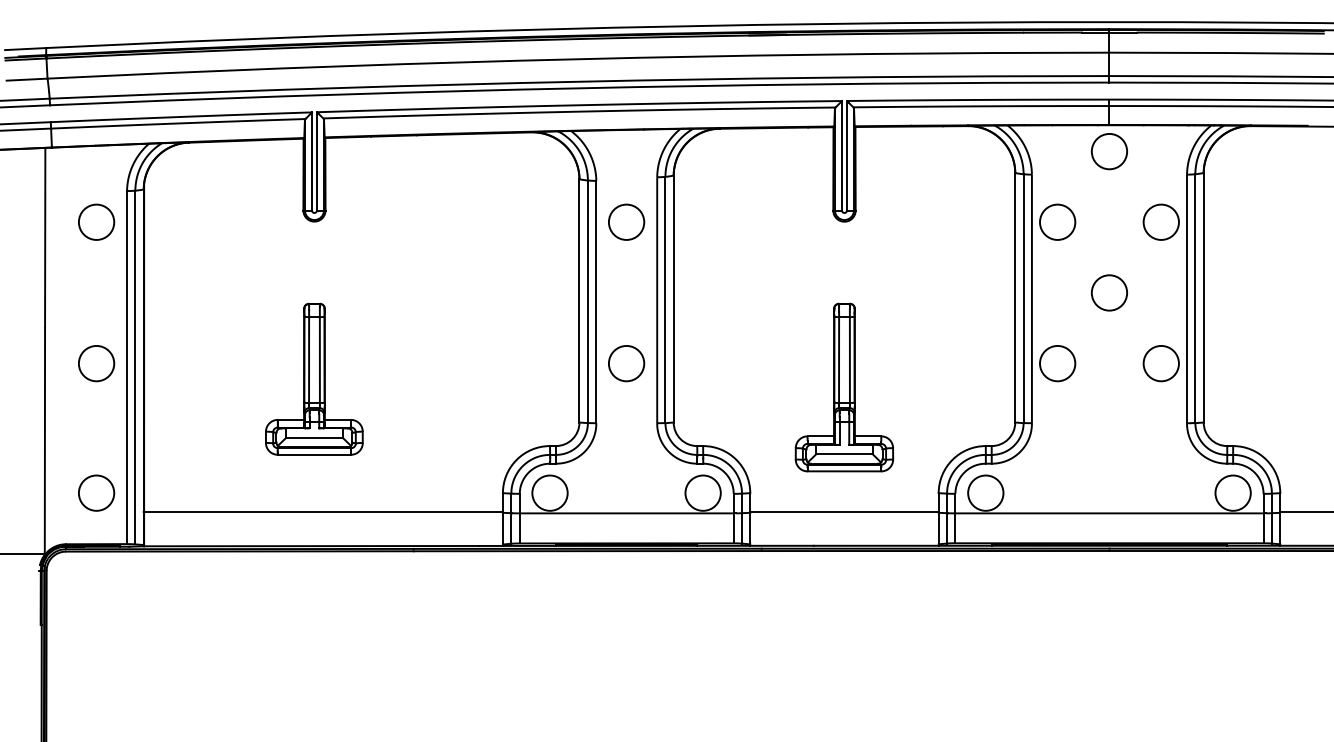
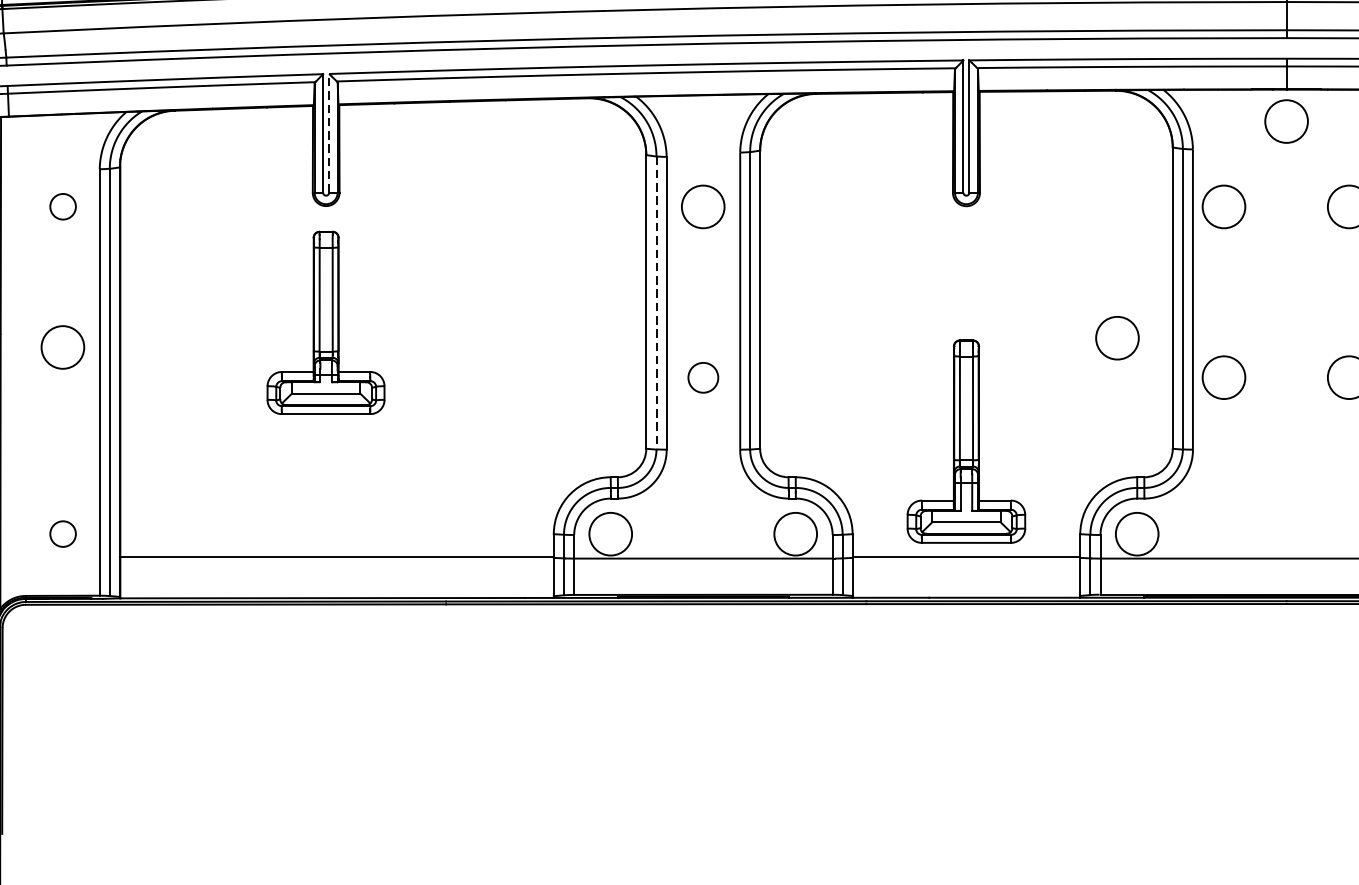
line: (316, 160) -> (328, 132), solid -> dashed
circle: (96, 221) -> (62, 205), size x0.6
circle: (1108, 292) -> (1116, 337), moved
line: (587, 302) -> (656, 303), solid -> dashed
circle: (96, 363) -> (62, 347), moved
circle: (626, 363) -> (703, 377), size x0.7
part: (314, 378) -> (326, 321), moved
part: (844, 387) -> (966, 441), moved
circle: (96, 492) -> (62, 533), size x0.6

